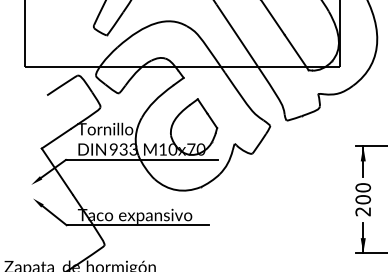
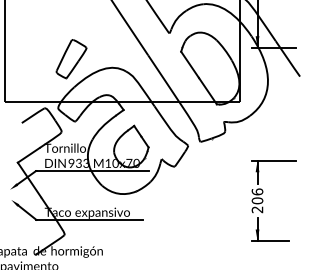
text: (361, 187) -> (256, 191), 200 -> 206

